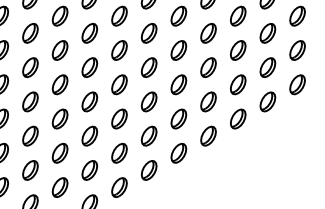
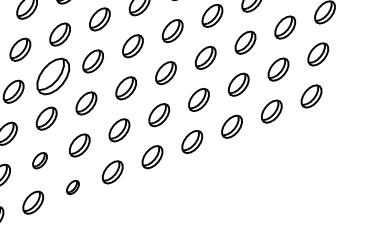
part: (89, 101) -> (53, 76), size x1.6
part: (89, 170) -> (39, 160), size x0.7
part: (119, 187) -> (73, 187), size x0.6

